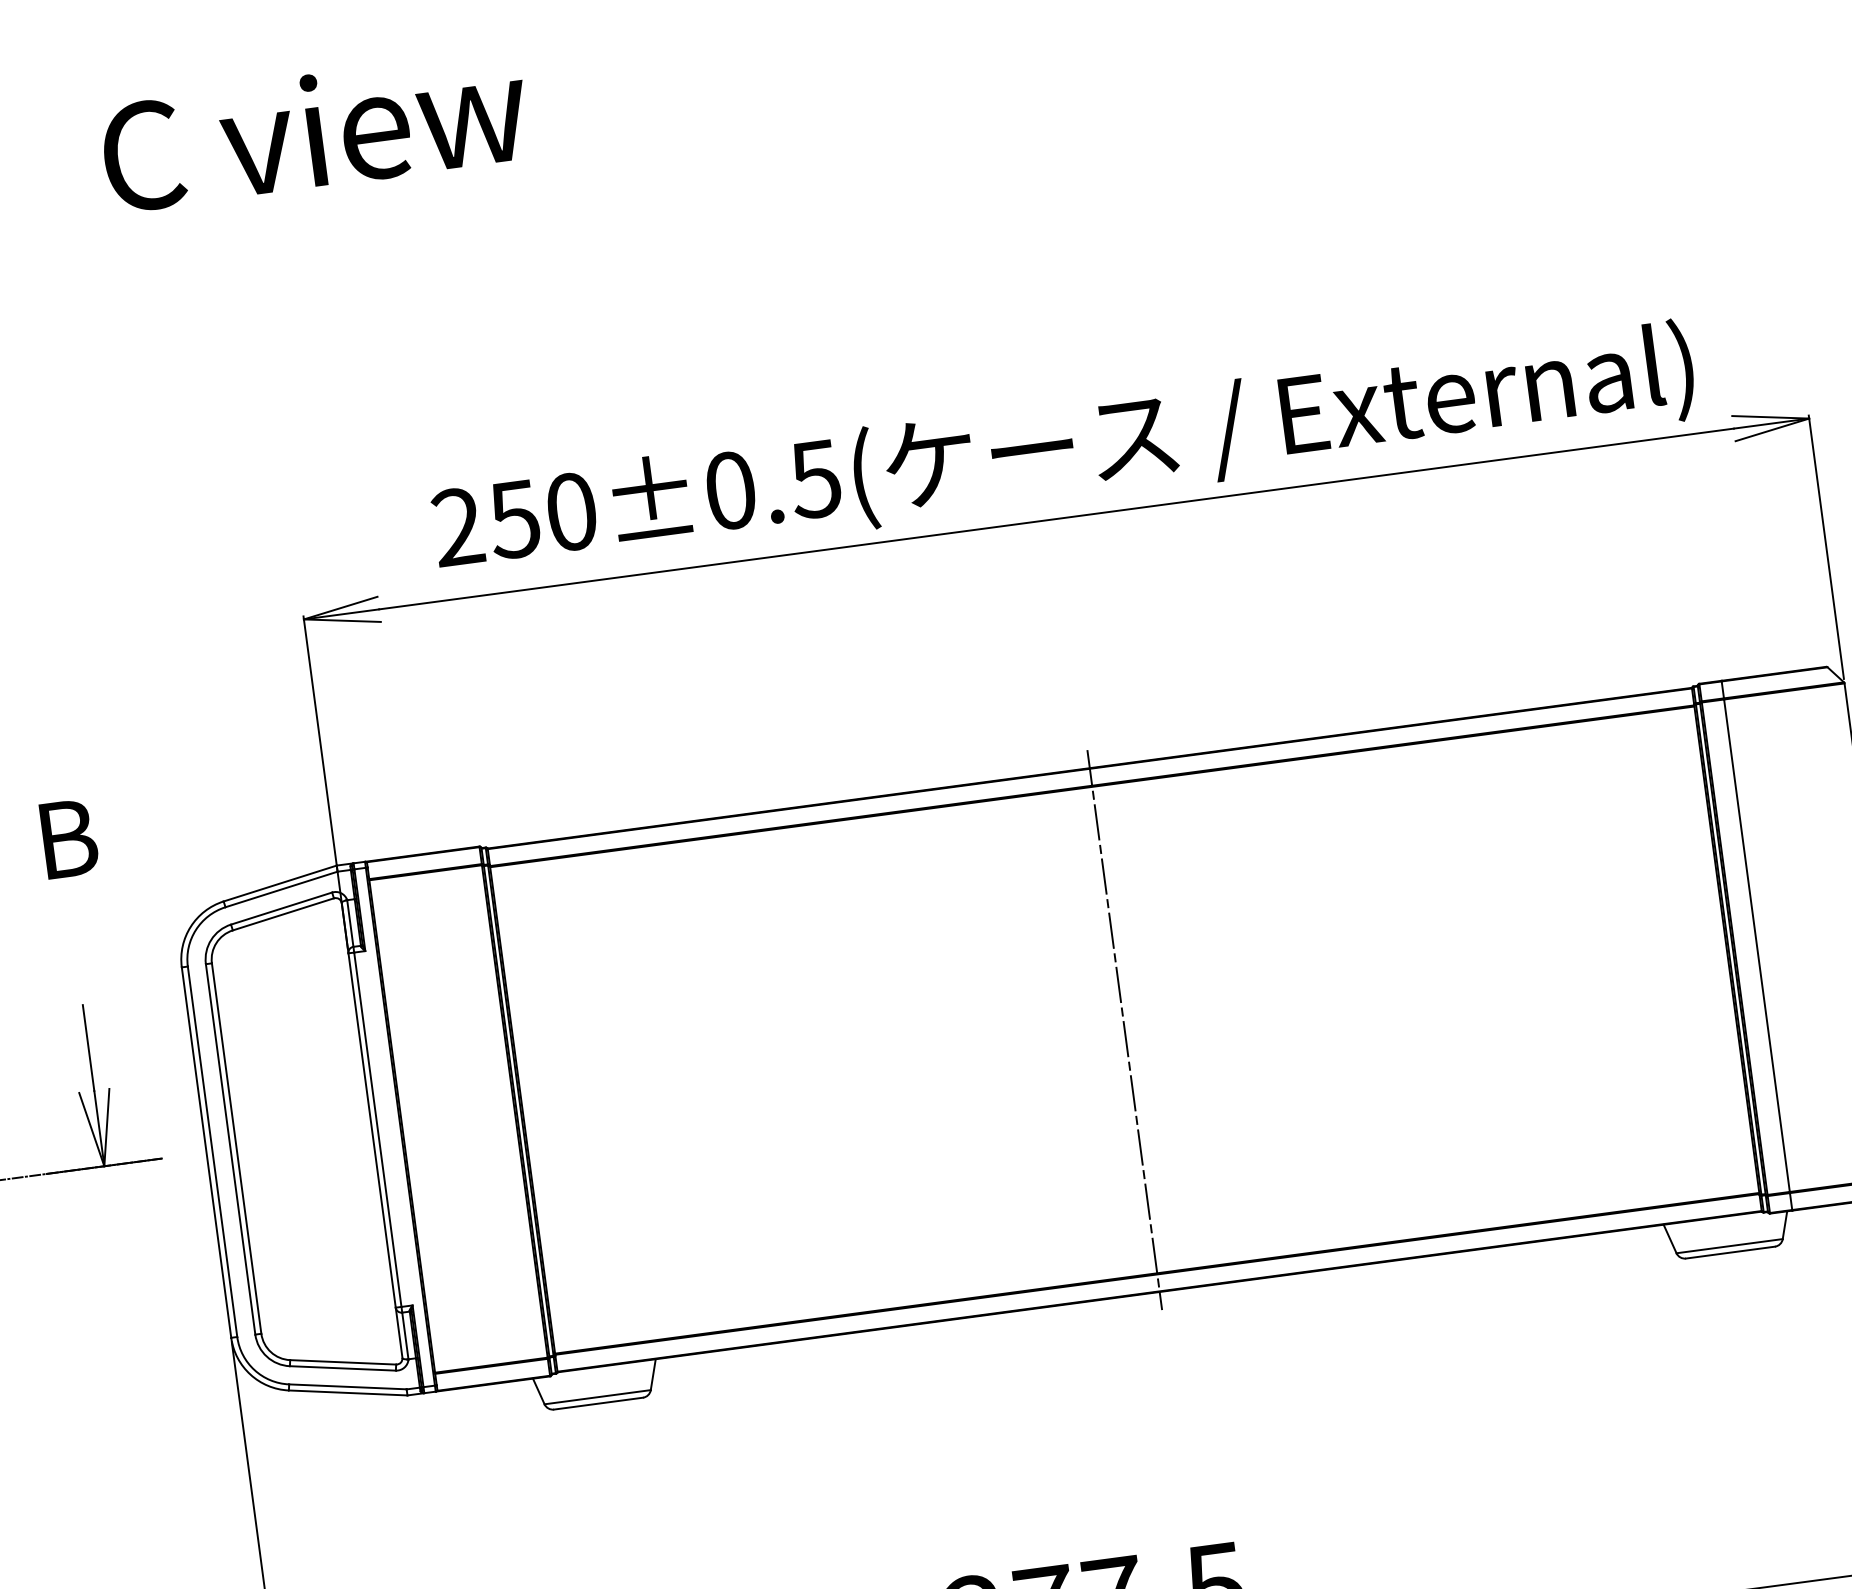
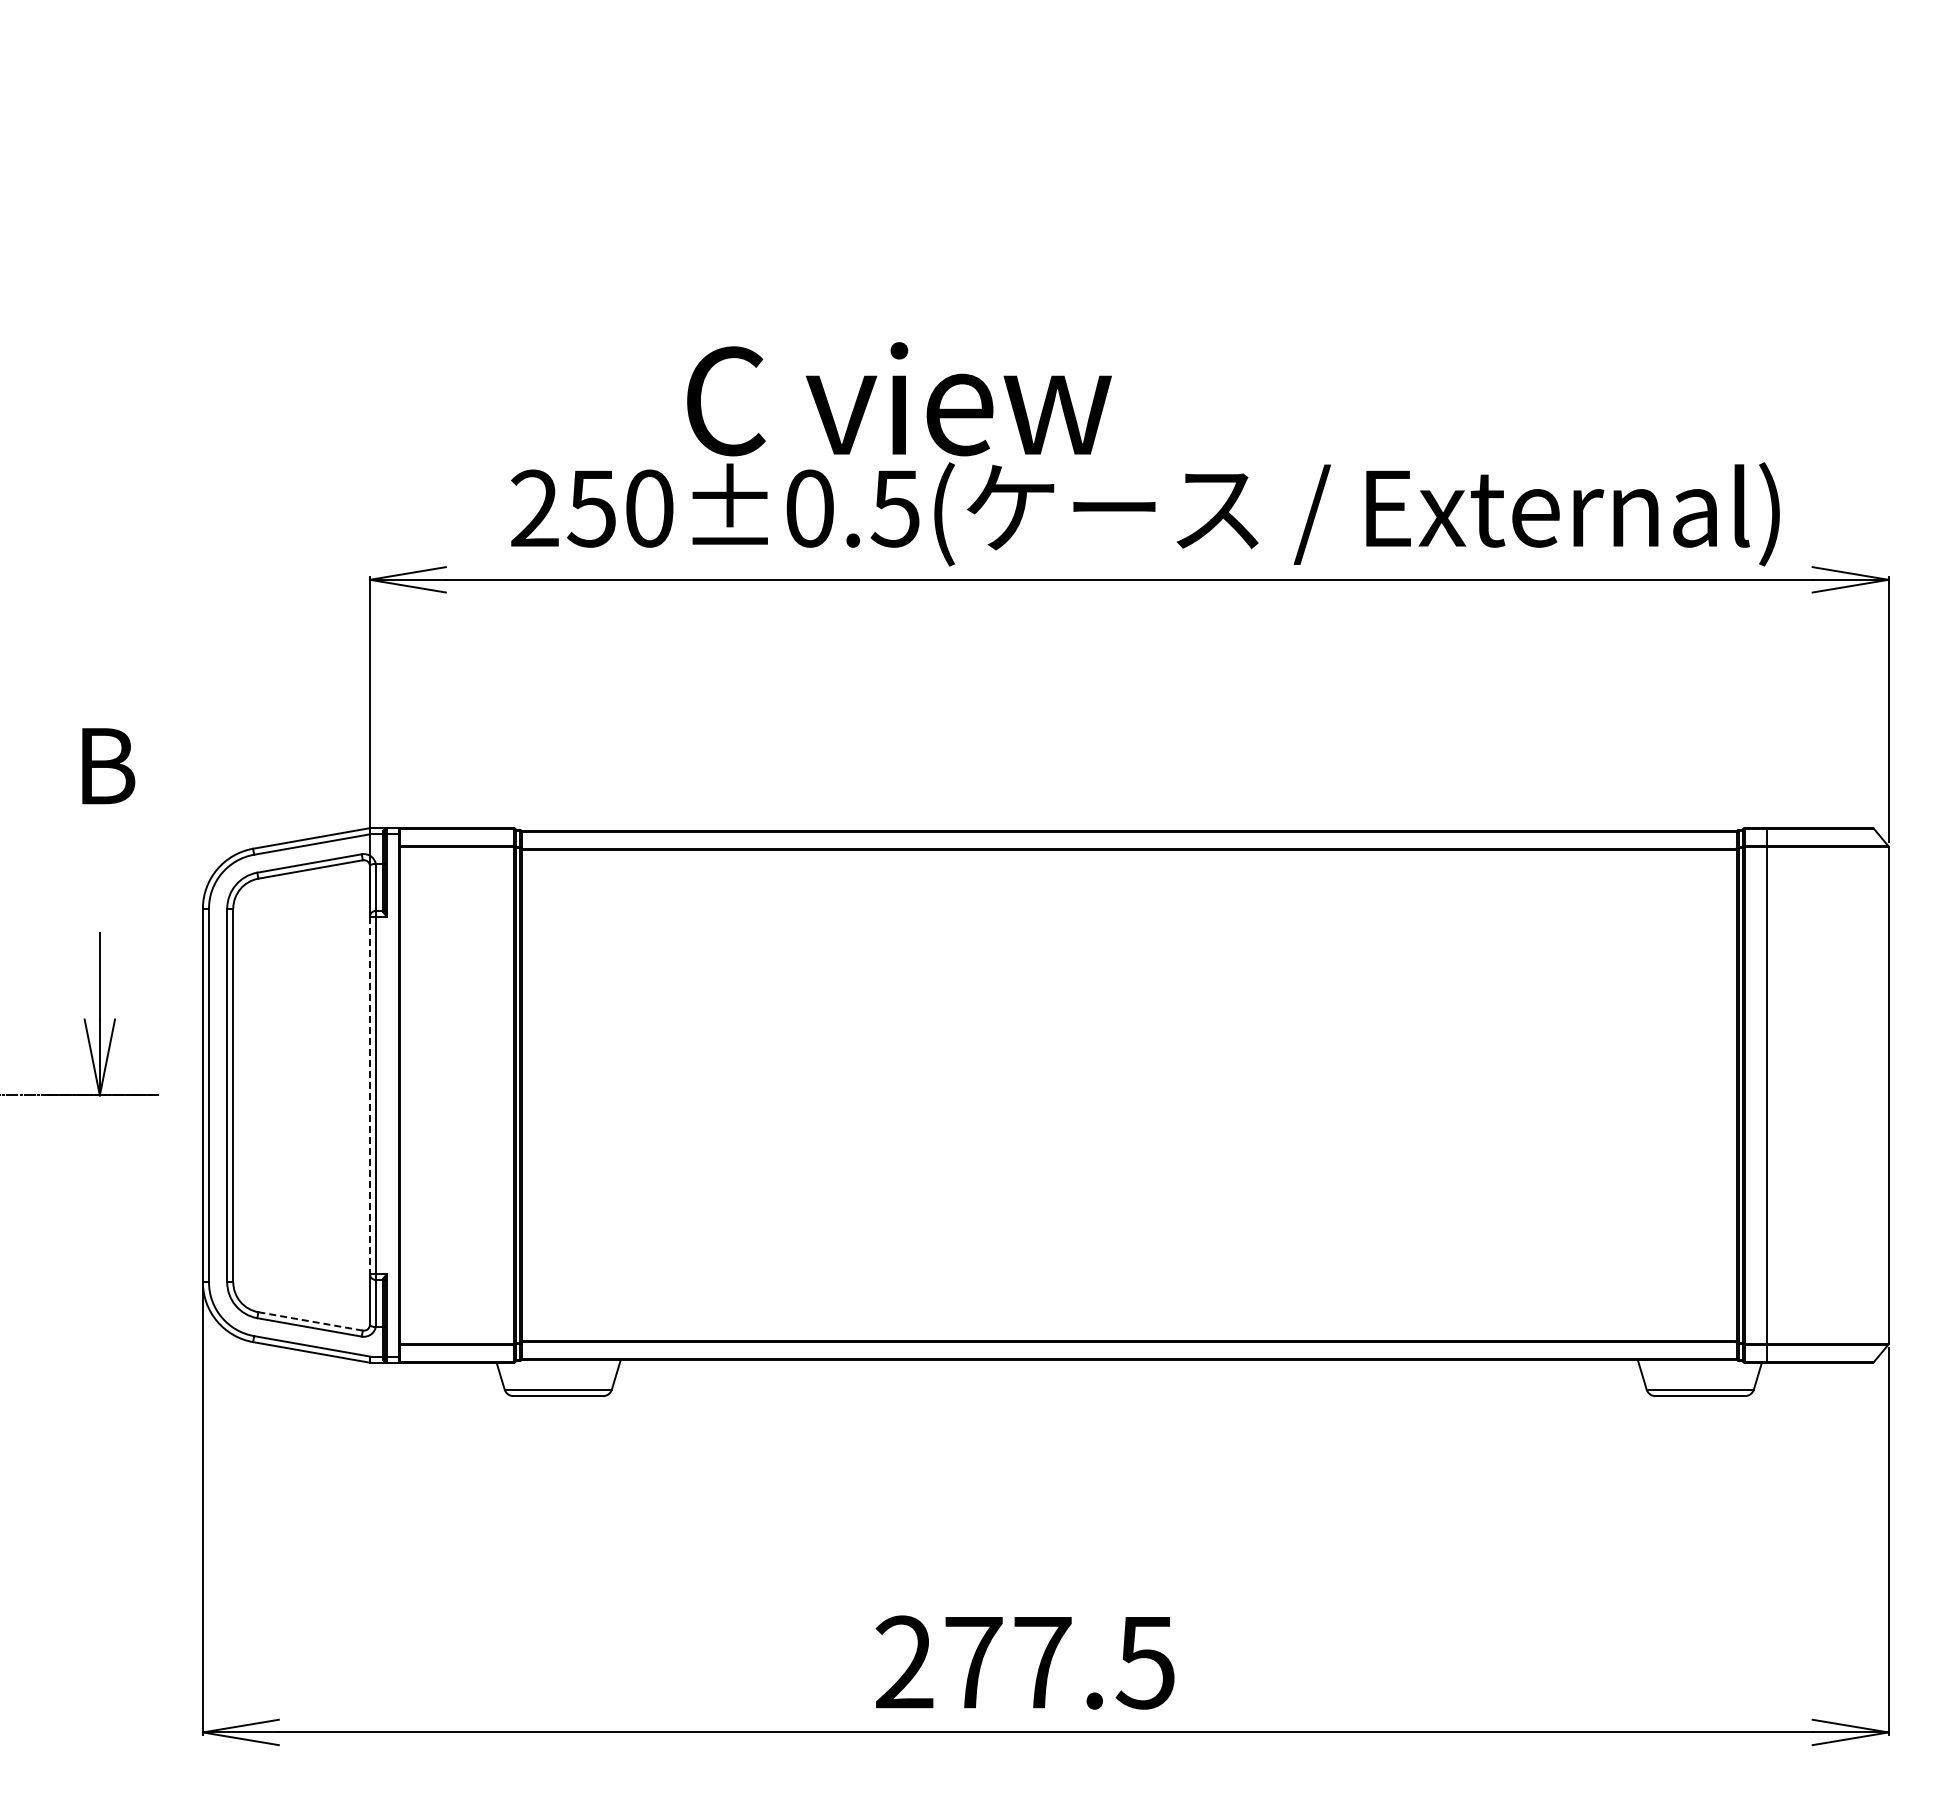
text: (314, 131) -> (899, 399), moved
line: (1124, 1029) -> (1129, 1094), removed
line: (371, 1130) -> (369, 1095), solid -> dashed
line: (343, 1362) -> (310, 1321), solid -> dashed

